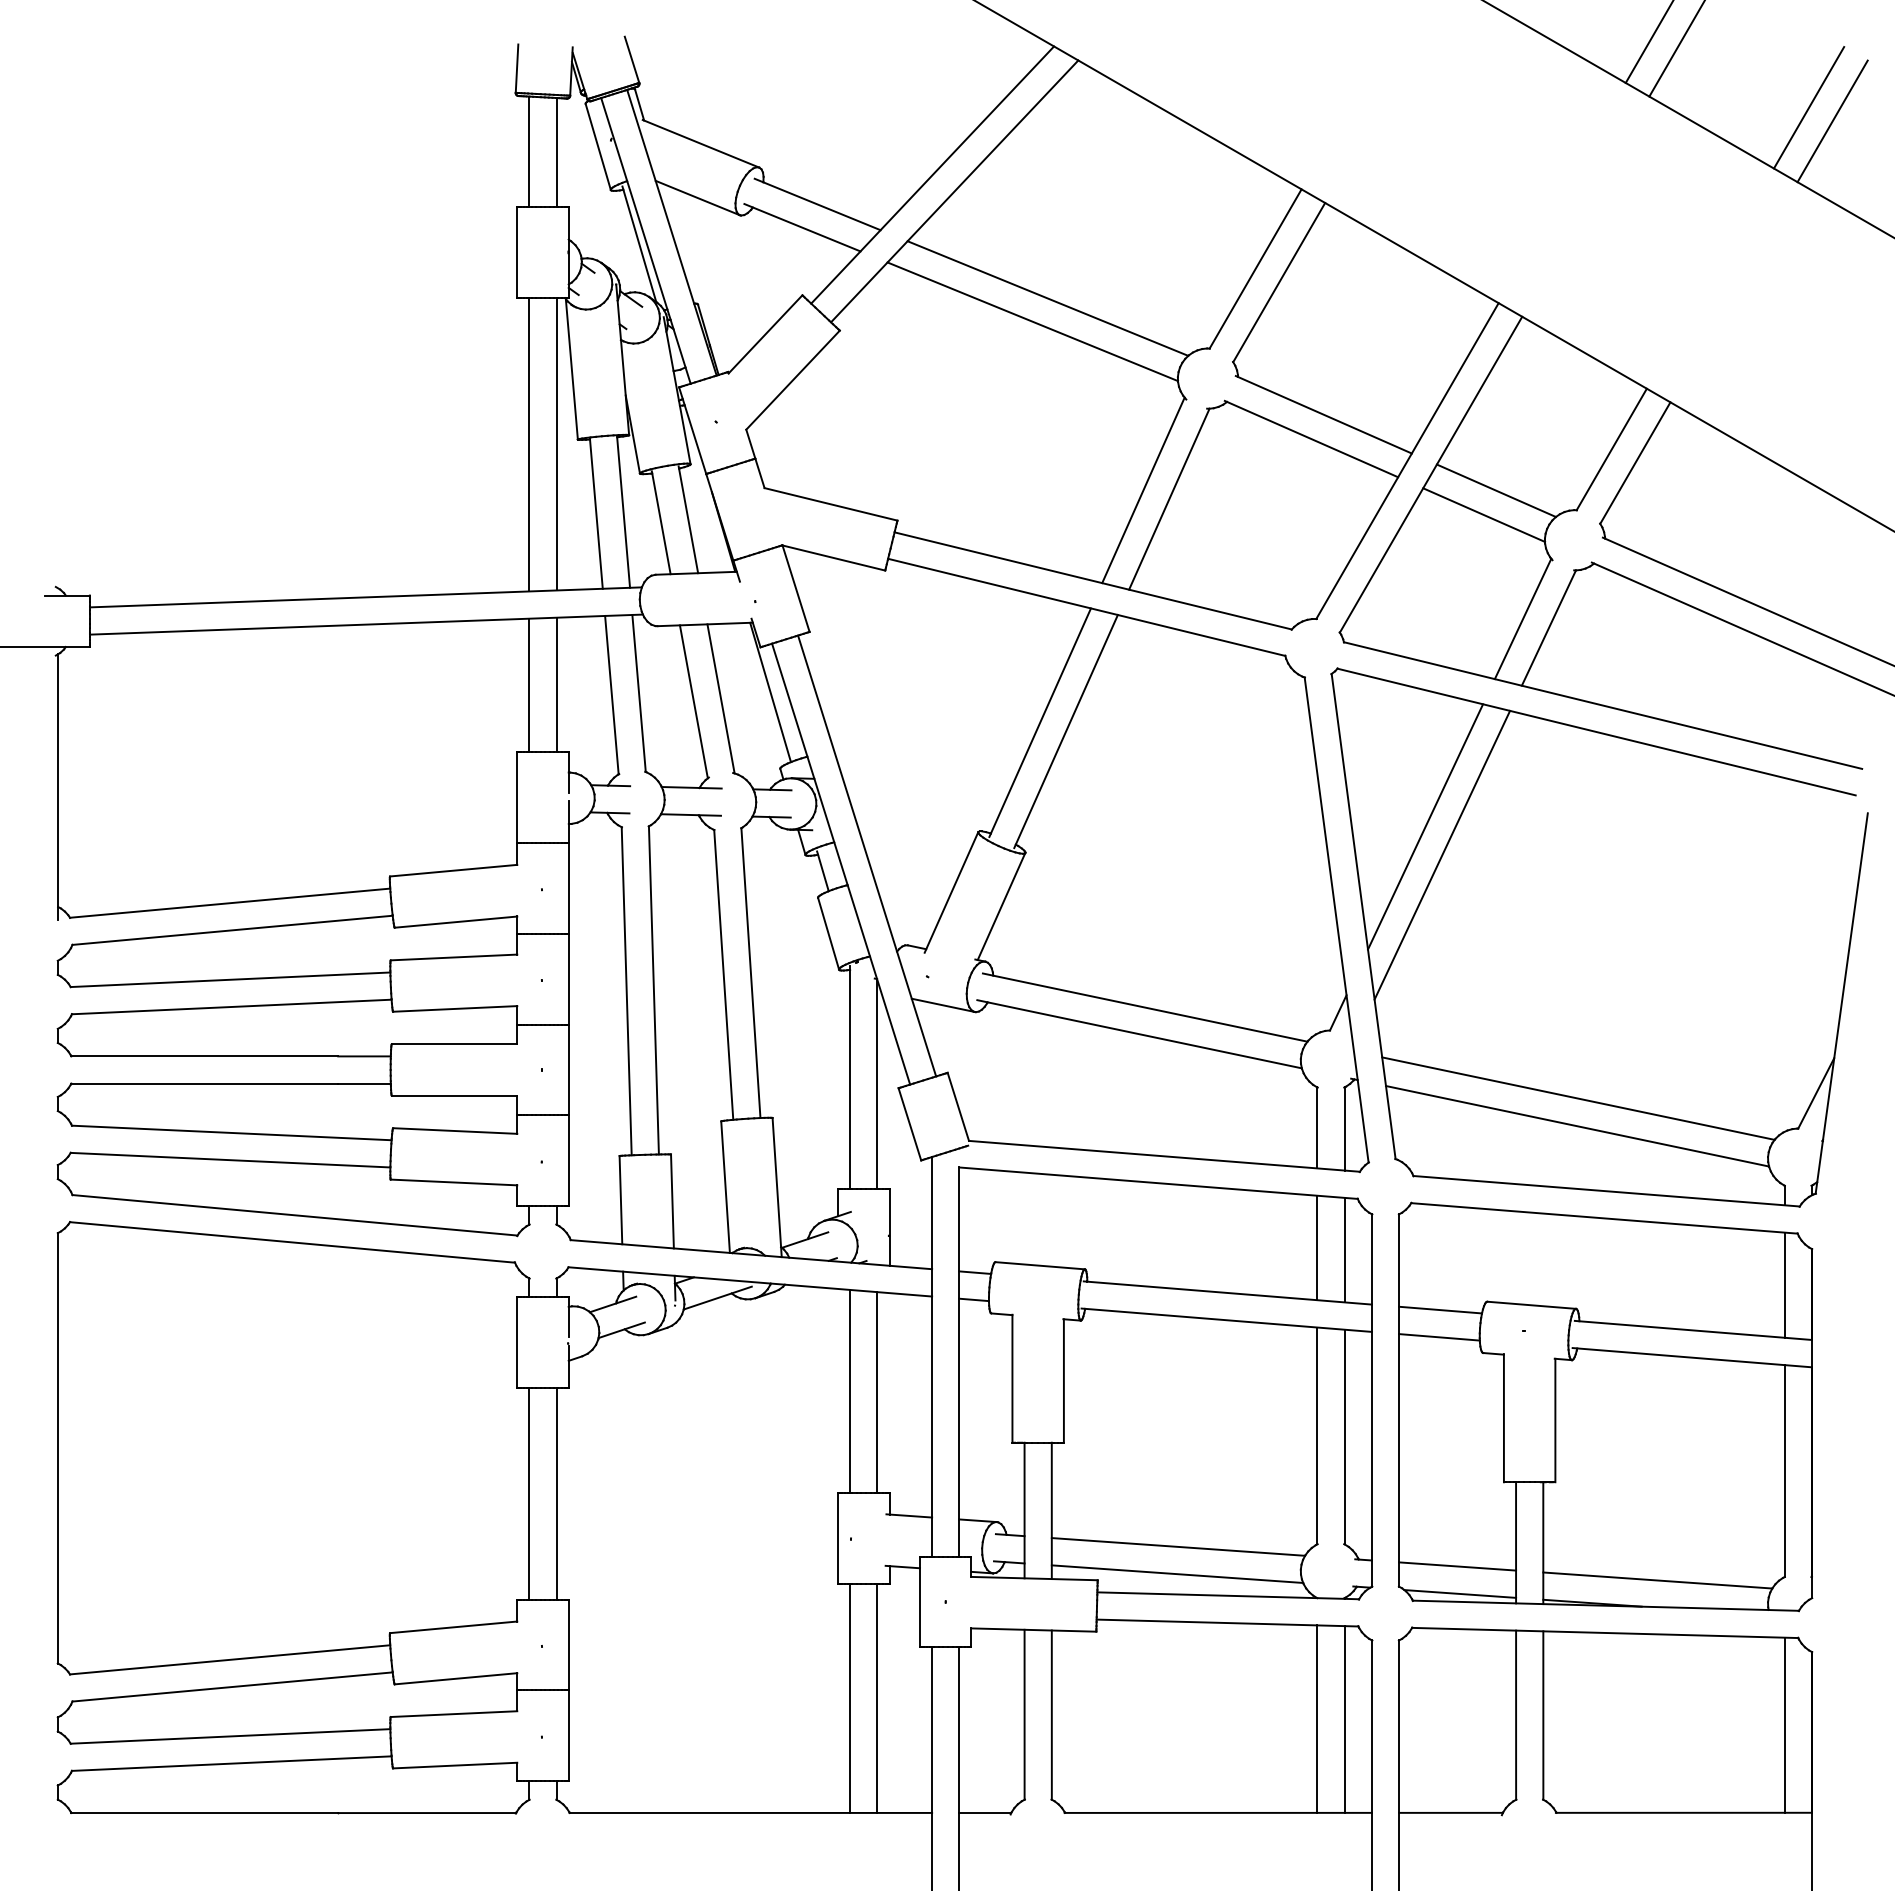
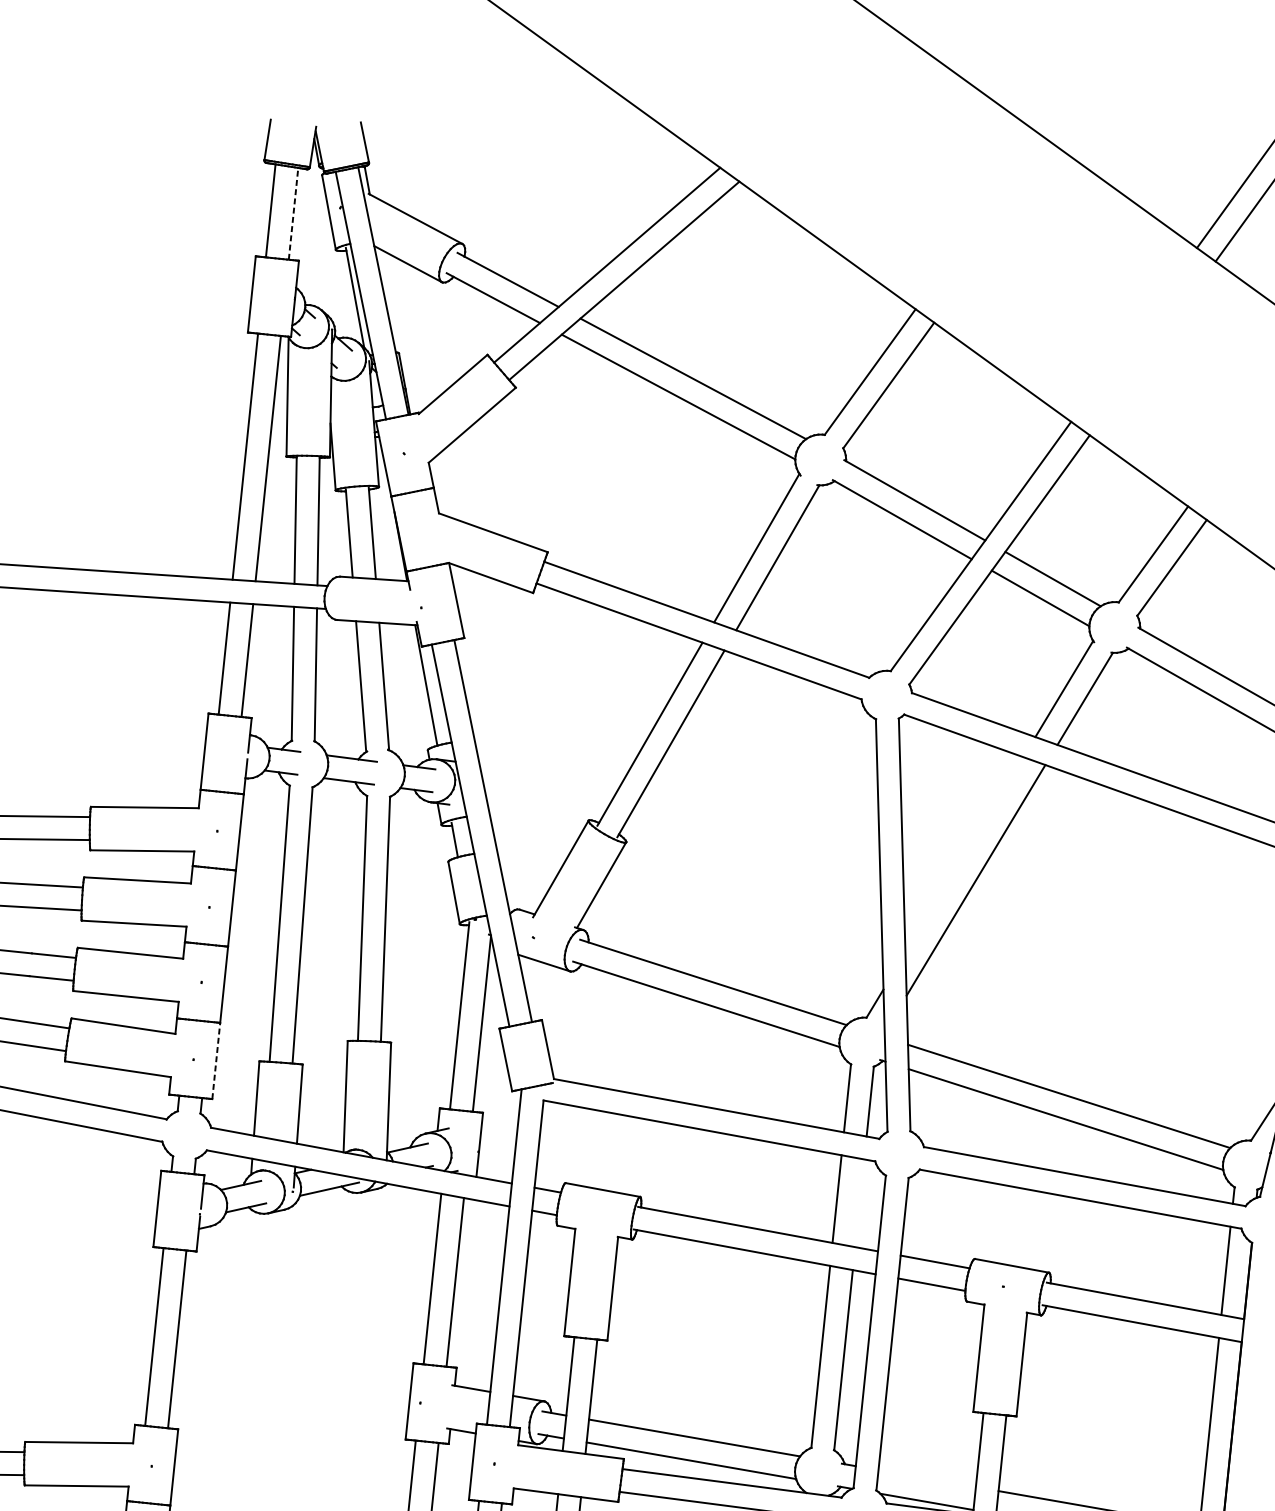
line: (556, 152) -> (293, 213), solid -> dashed
line: (1425, 826) -> (964, 854), removed
line: (568, 1160) -> (216, 1060), solid -> dashed
line: (1344, 1249) -> (859, 1202), removed
line: (1457, 1566) -> (927, 1478), removed

